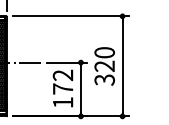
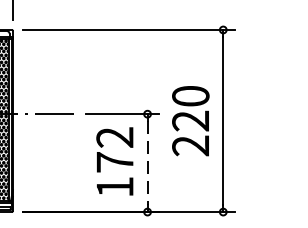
text: (104, 79) -> (190, 144), 320 -> 220
line: (80, 89) -> (146, 163), solid -> dashed

